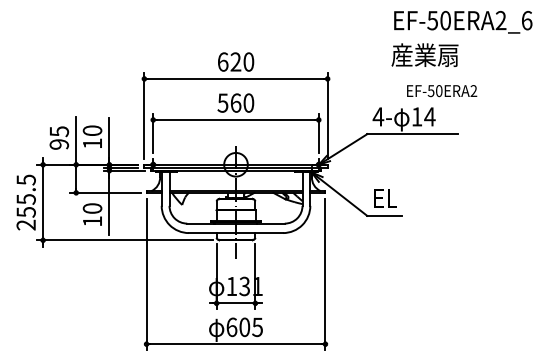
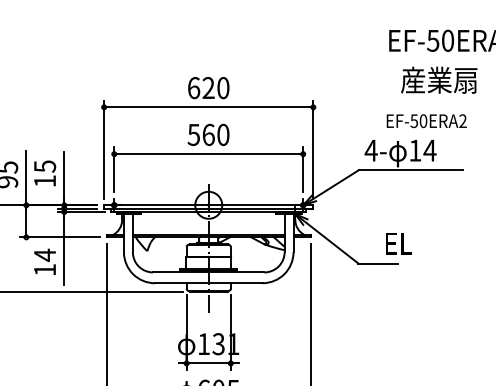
text: (424, 54) -> (438, 79), moved
text: (442, 91) -> (427, 121), moved
text: (92, 130) -> (44, 166), 10 -> 15
text: (385, 198) -> (398, 243), moved
text: (92, 208) -> (44, 255), 10 -> 14

